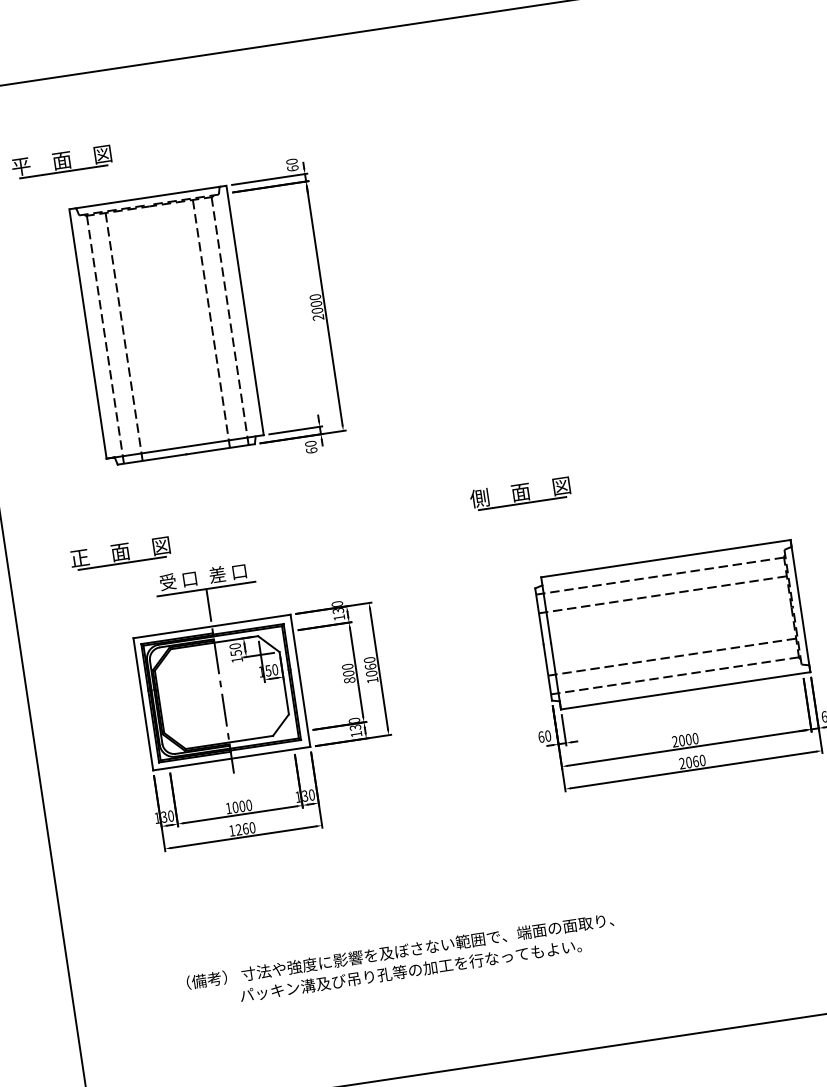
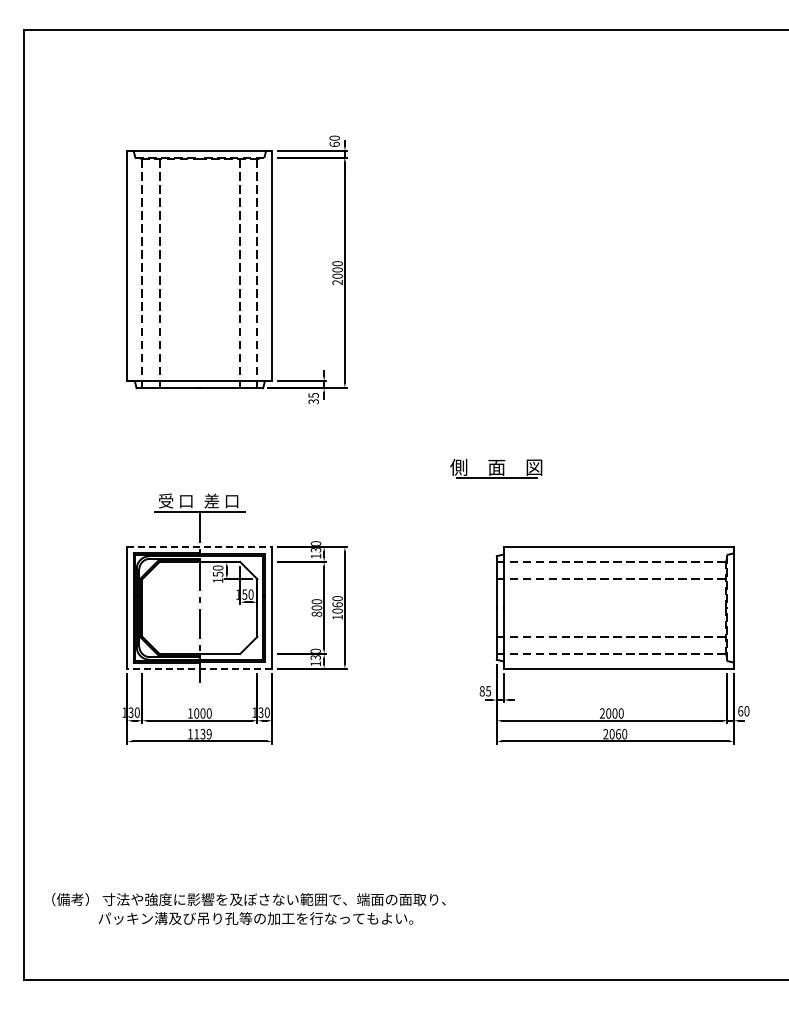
part: (61, 162) -> (126, 107), removed
text: (311, 447) -> (313, 398), 60 -> 35
part: (119, 553) -> (126, 468), removed
line: (212, 626) -> (200, 547), solid -> dashed
text: (544, 736) -> (485, 691), 60 -> 85
line: (231, 758) -> (199, 668), solid -> dashed
text: (245, 828) -> (202, 733), 1260 -> 1139
text: (401, 961) -> (248, 908), moved

